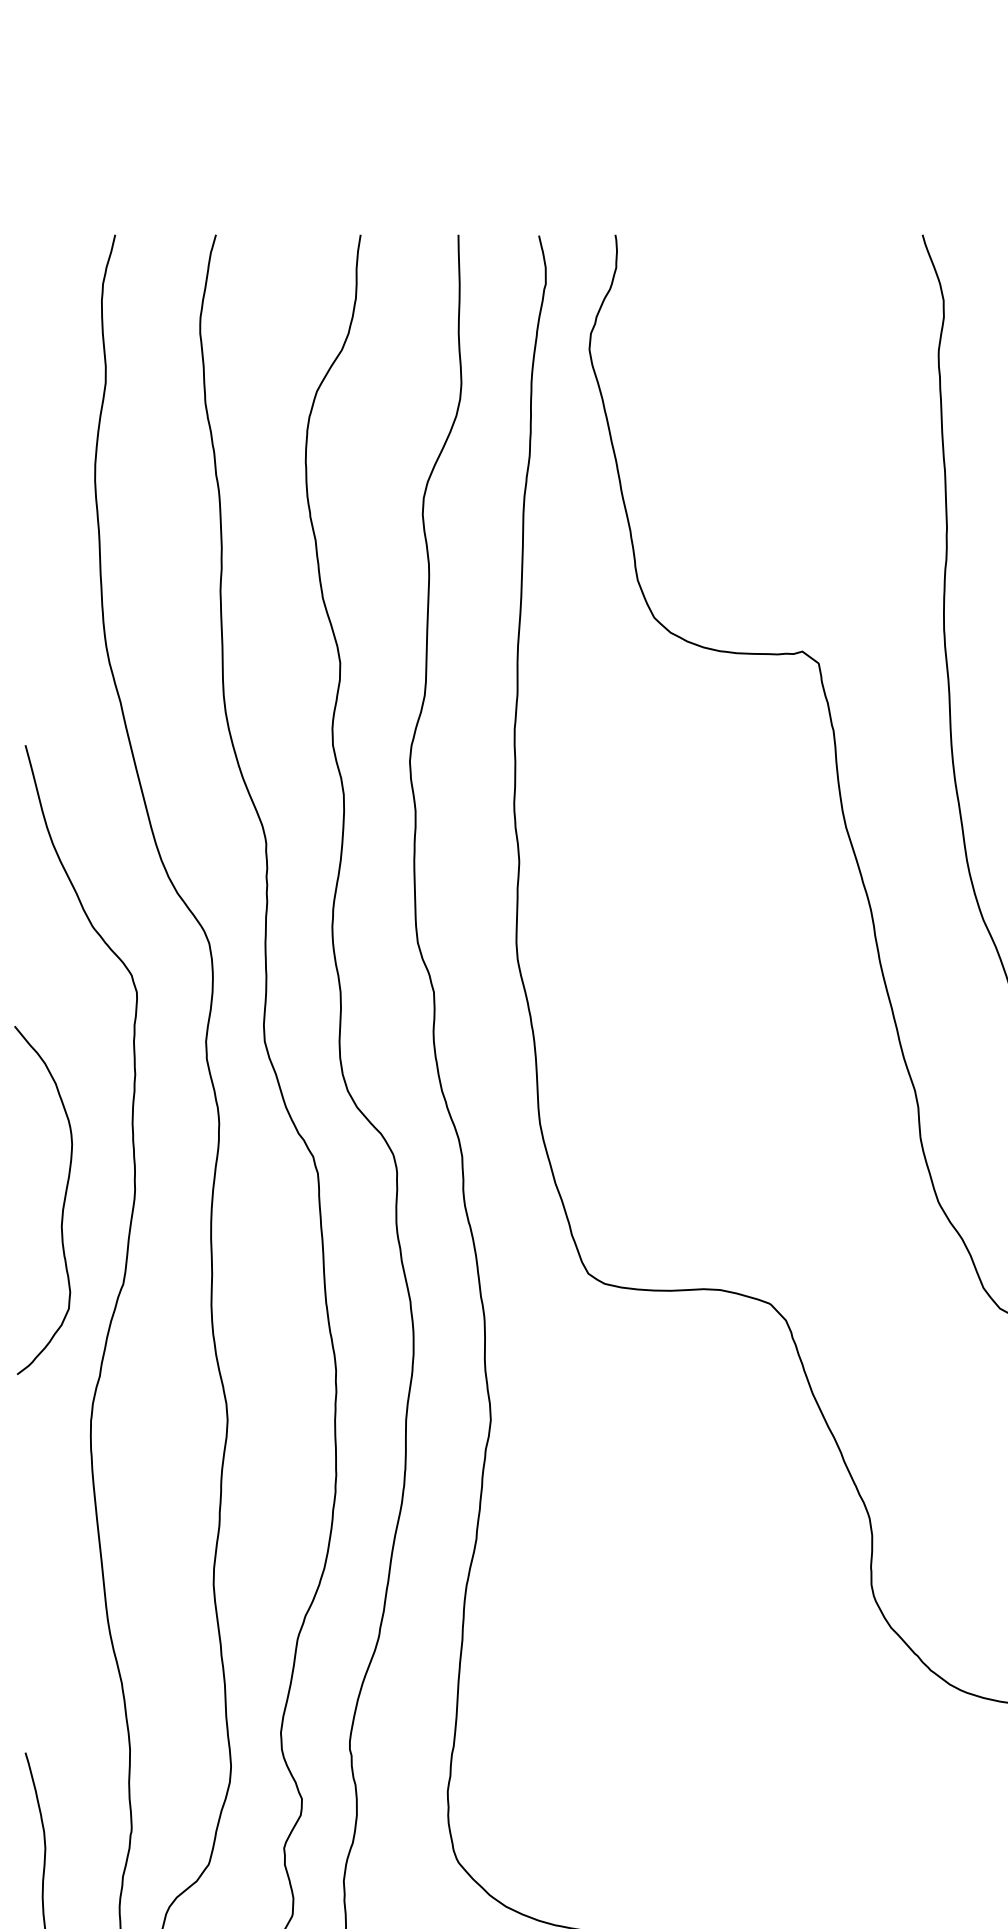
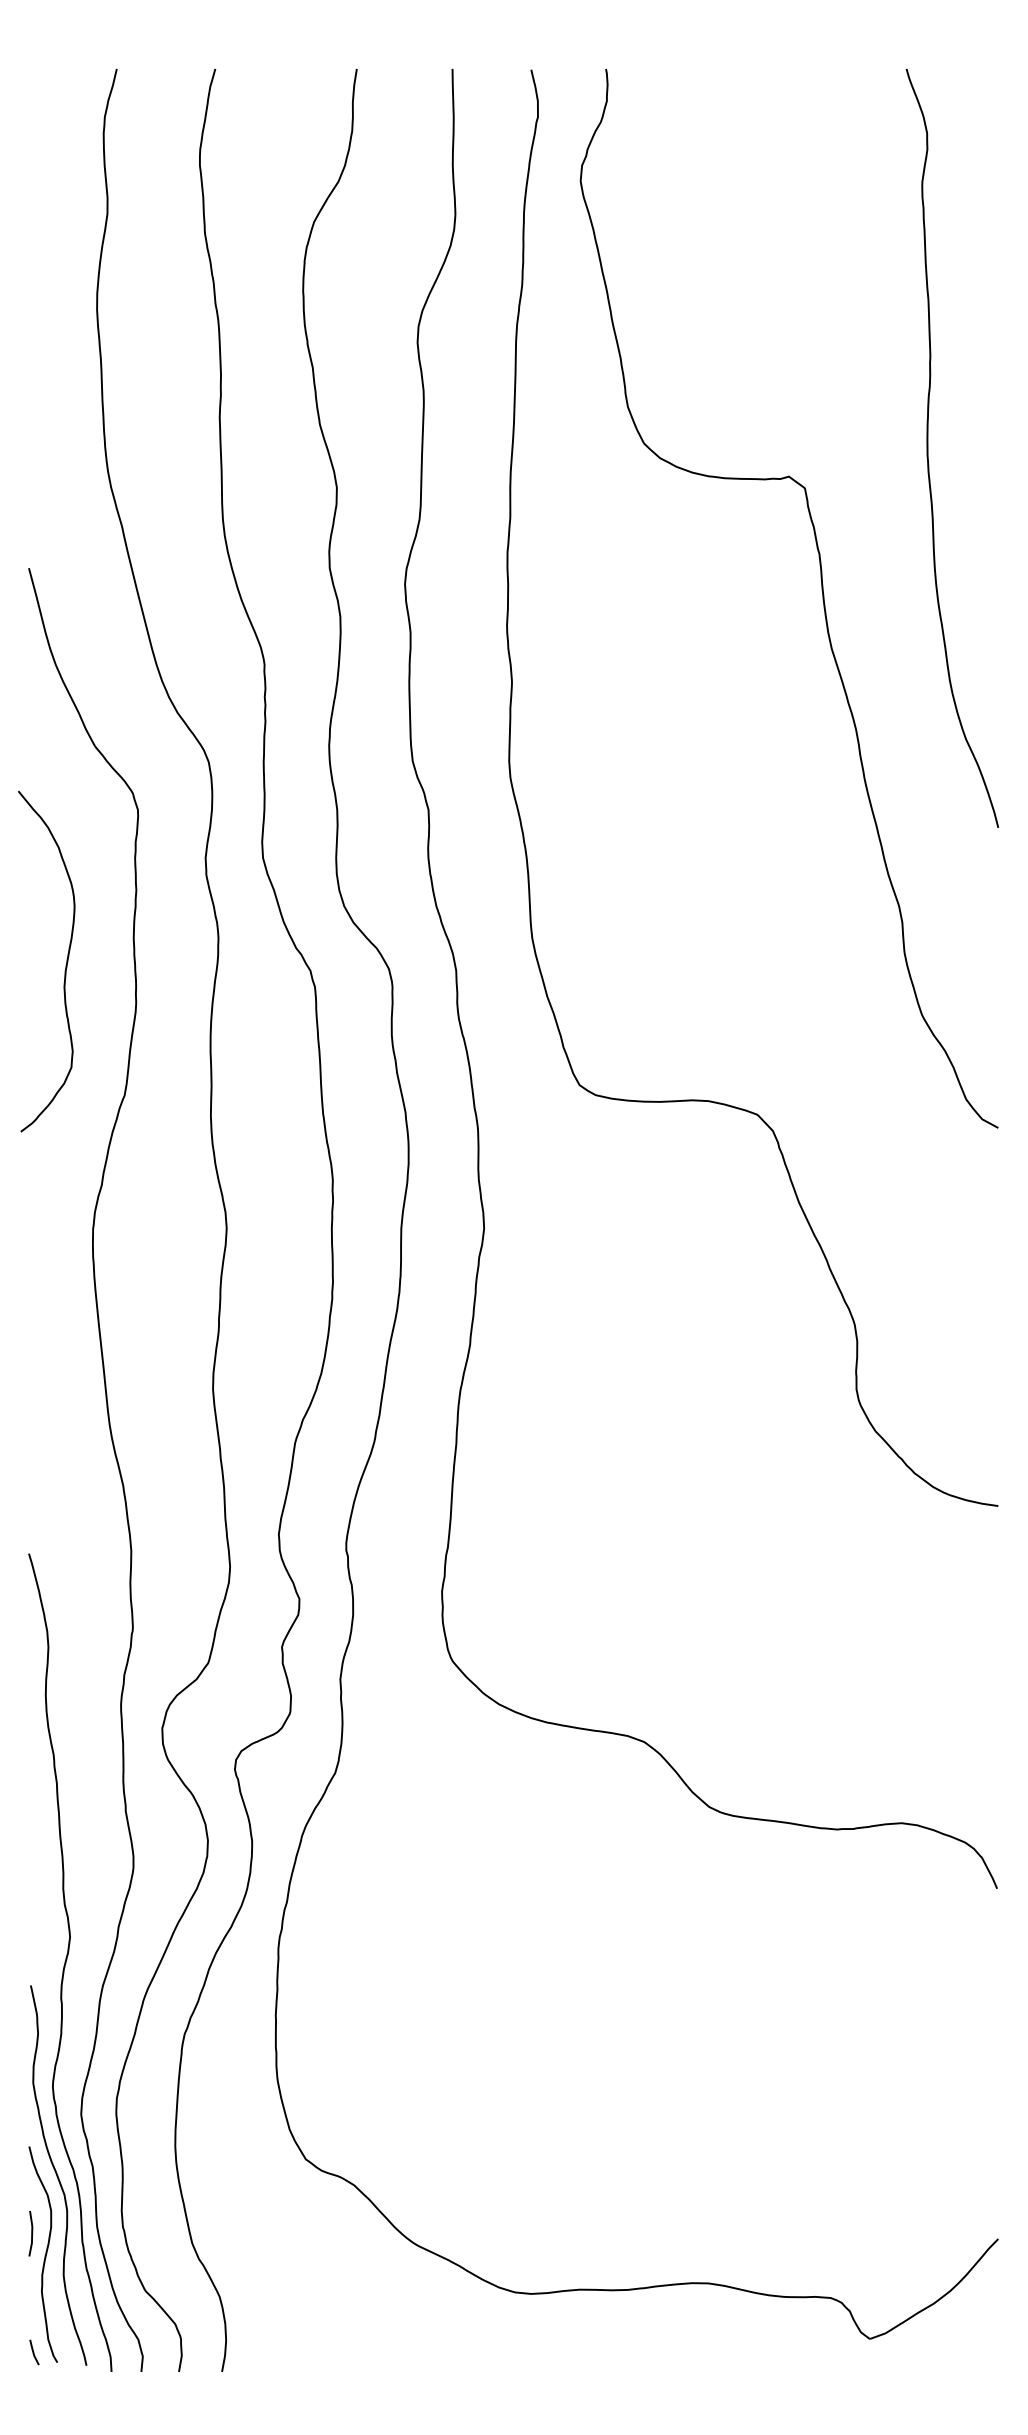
curve: (62, 1204) -> (65, 965), moved

